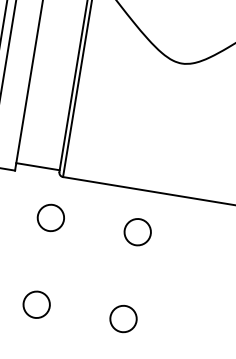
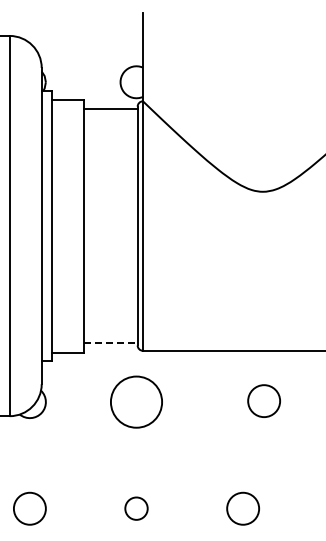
line: (38, 166) -> (111, 343), solid -> dashed
circle: (50, 218) -> (136, 402), size x1.6
circle: (137, 231) -> (263, 400), moved
circle: (36, 304) -> (136, 508), size x0.7

